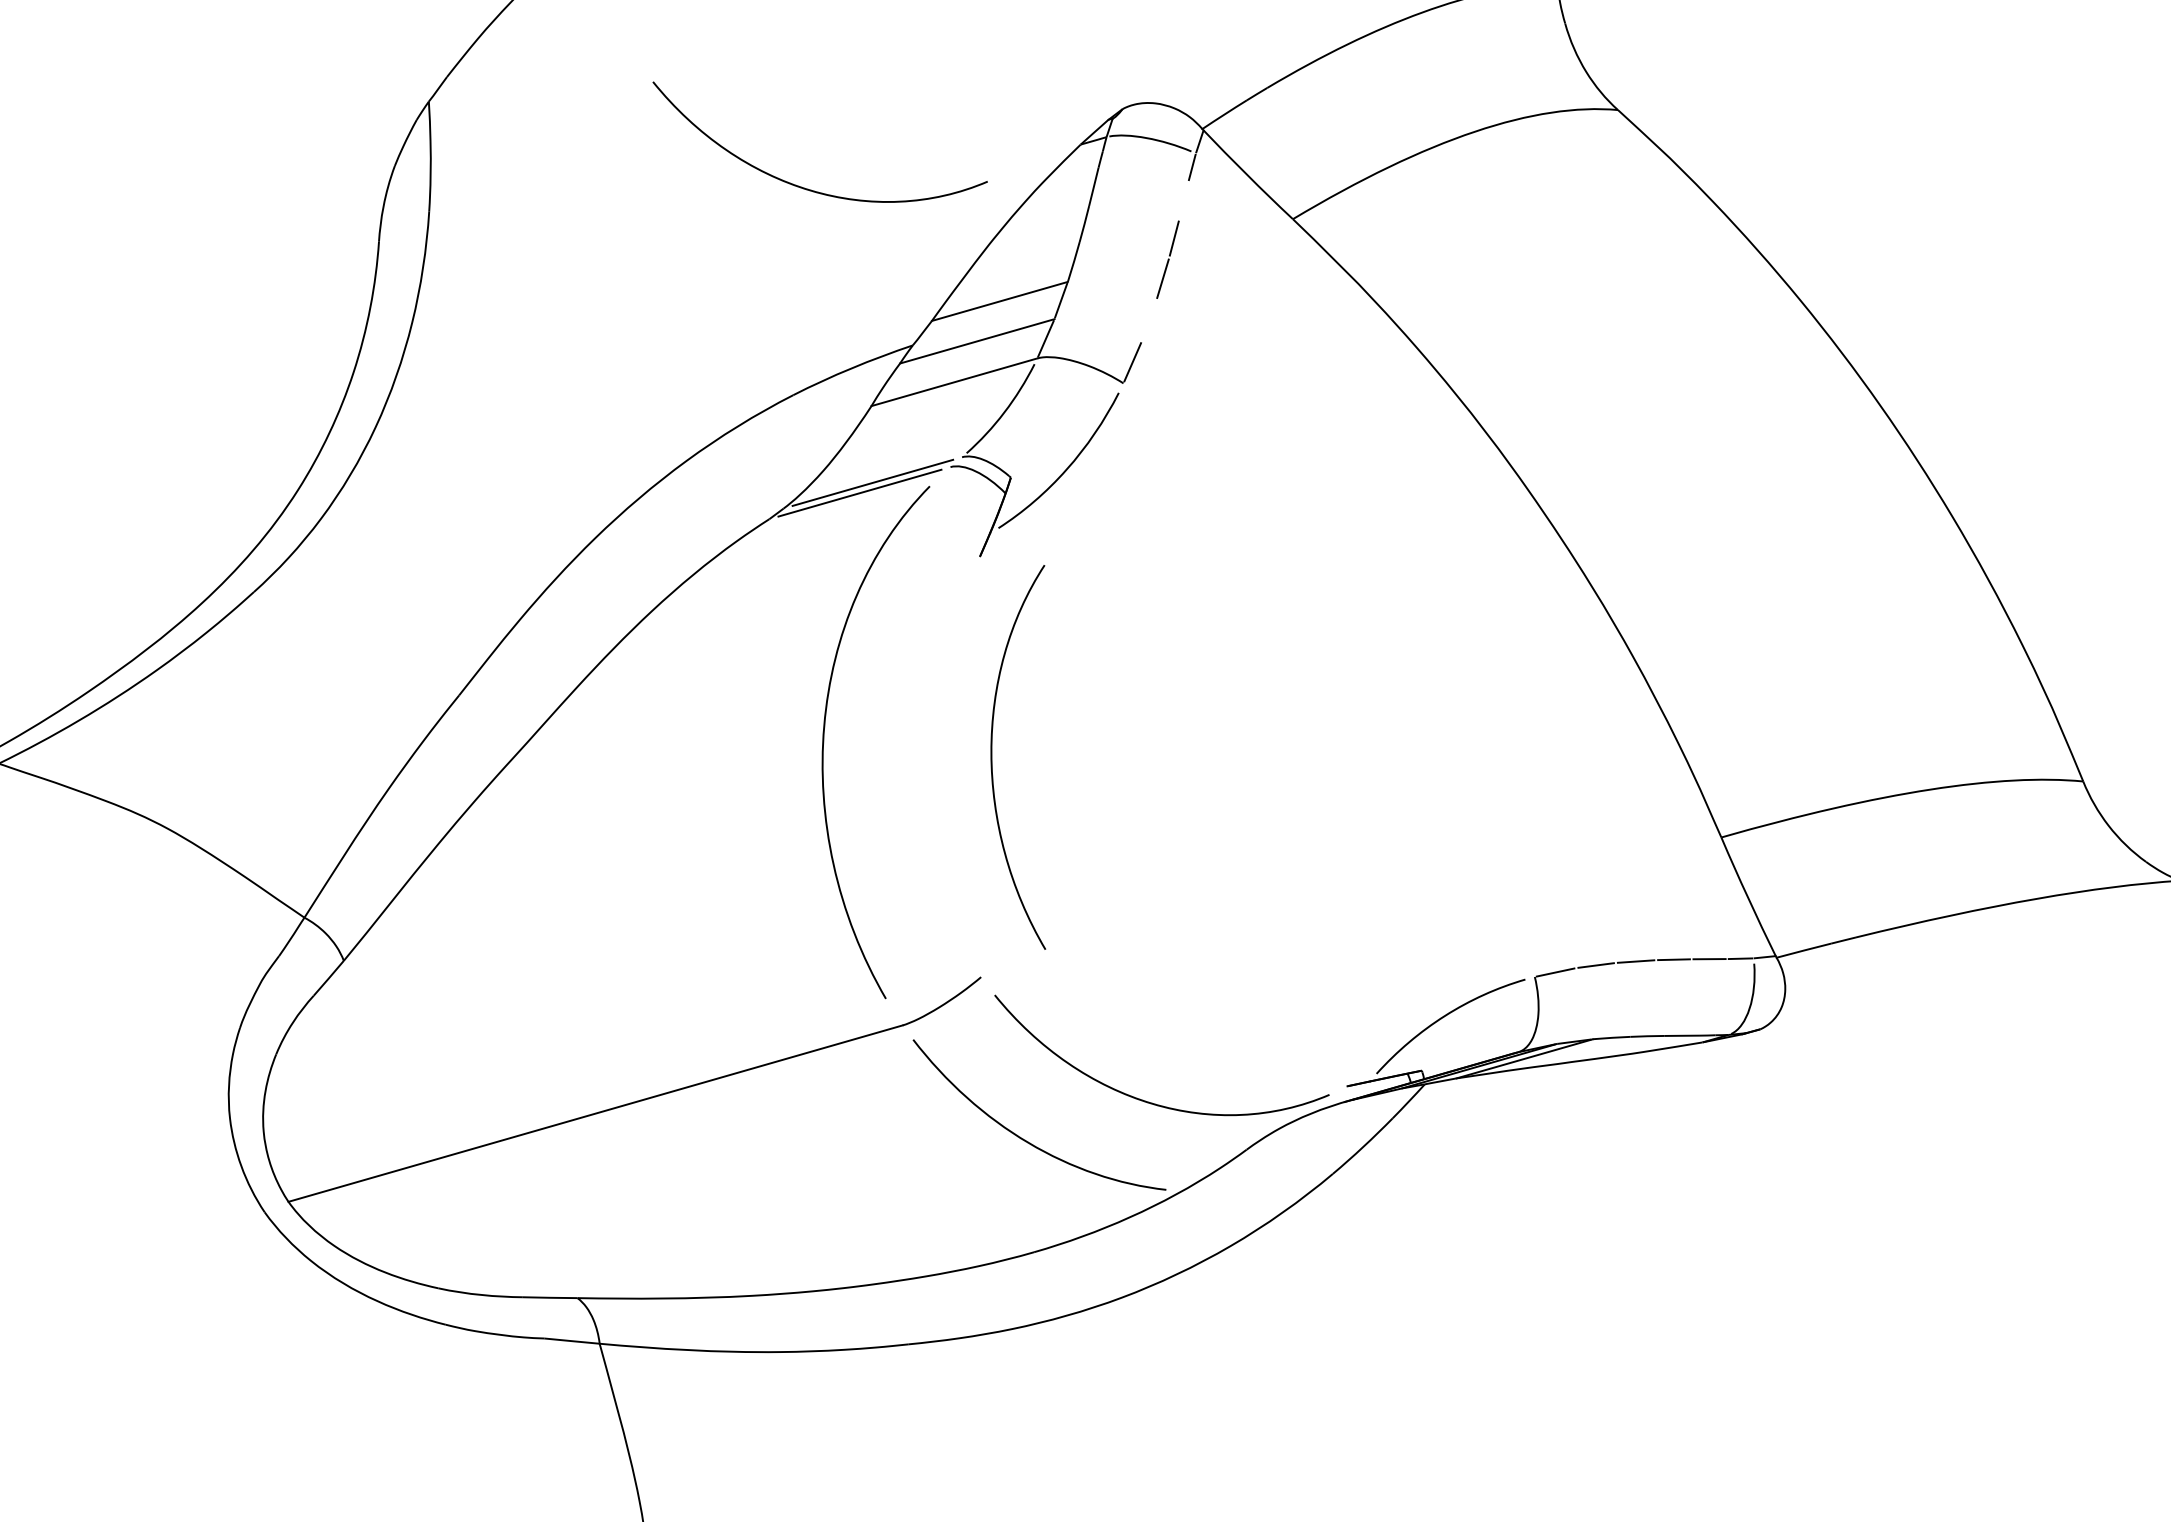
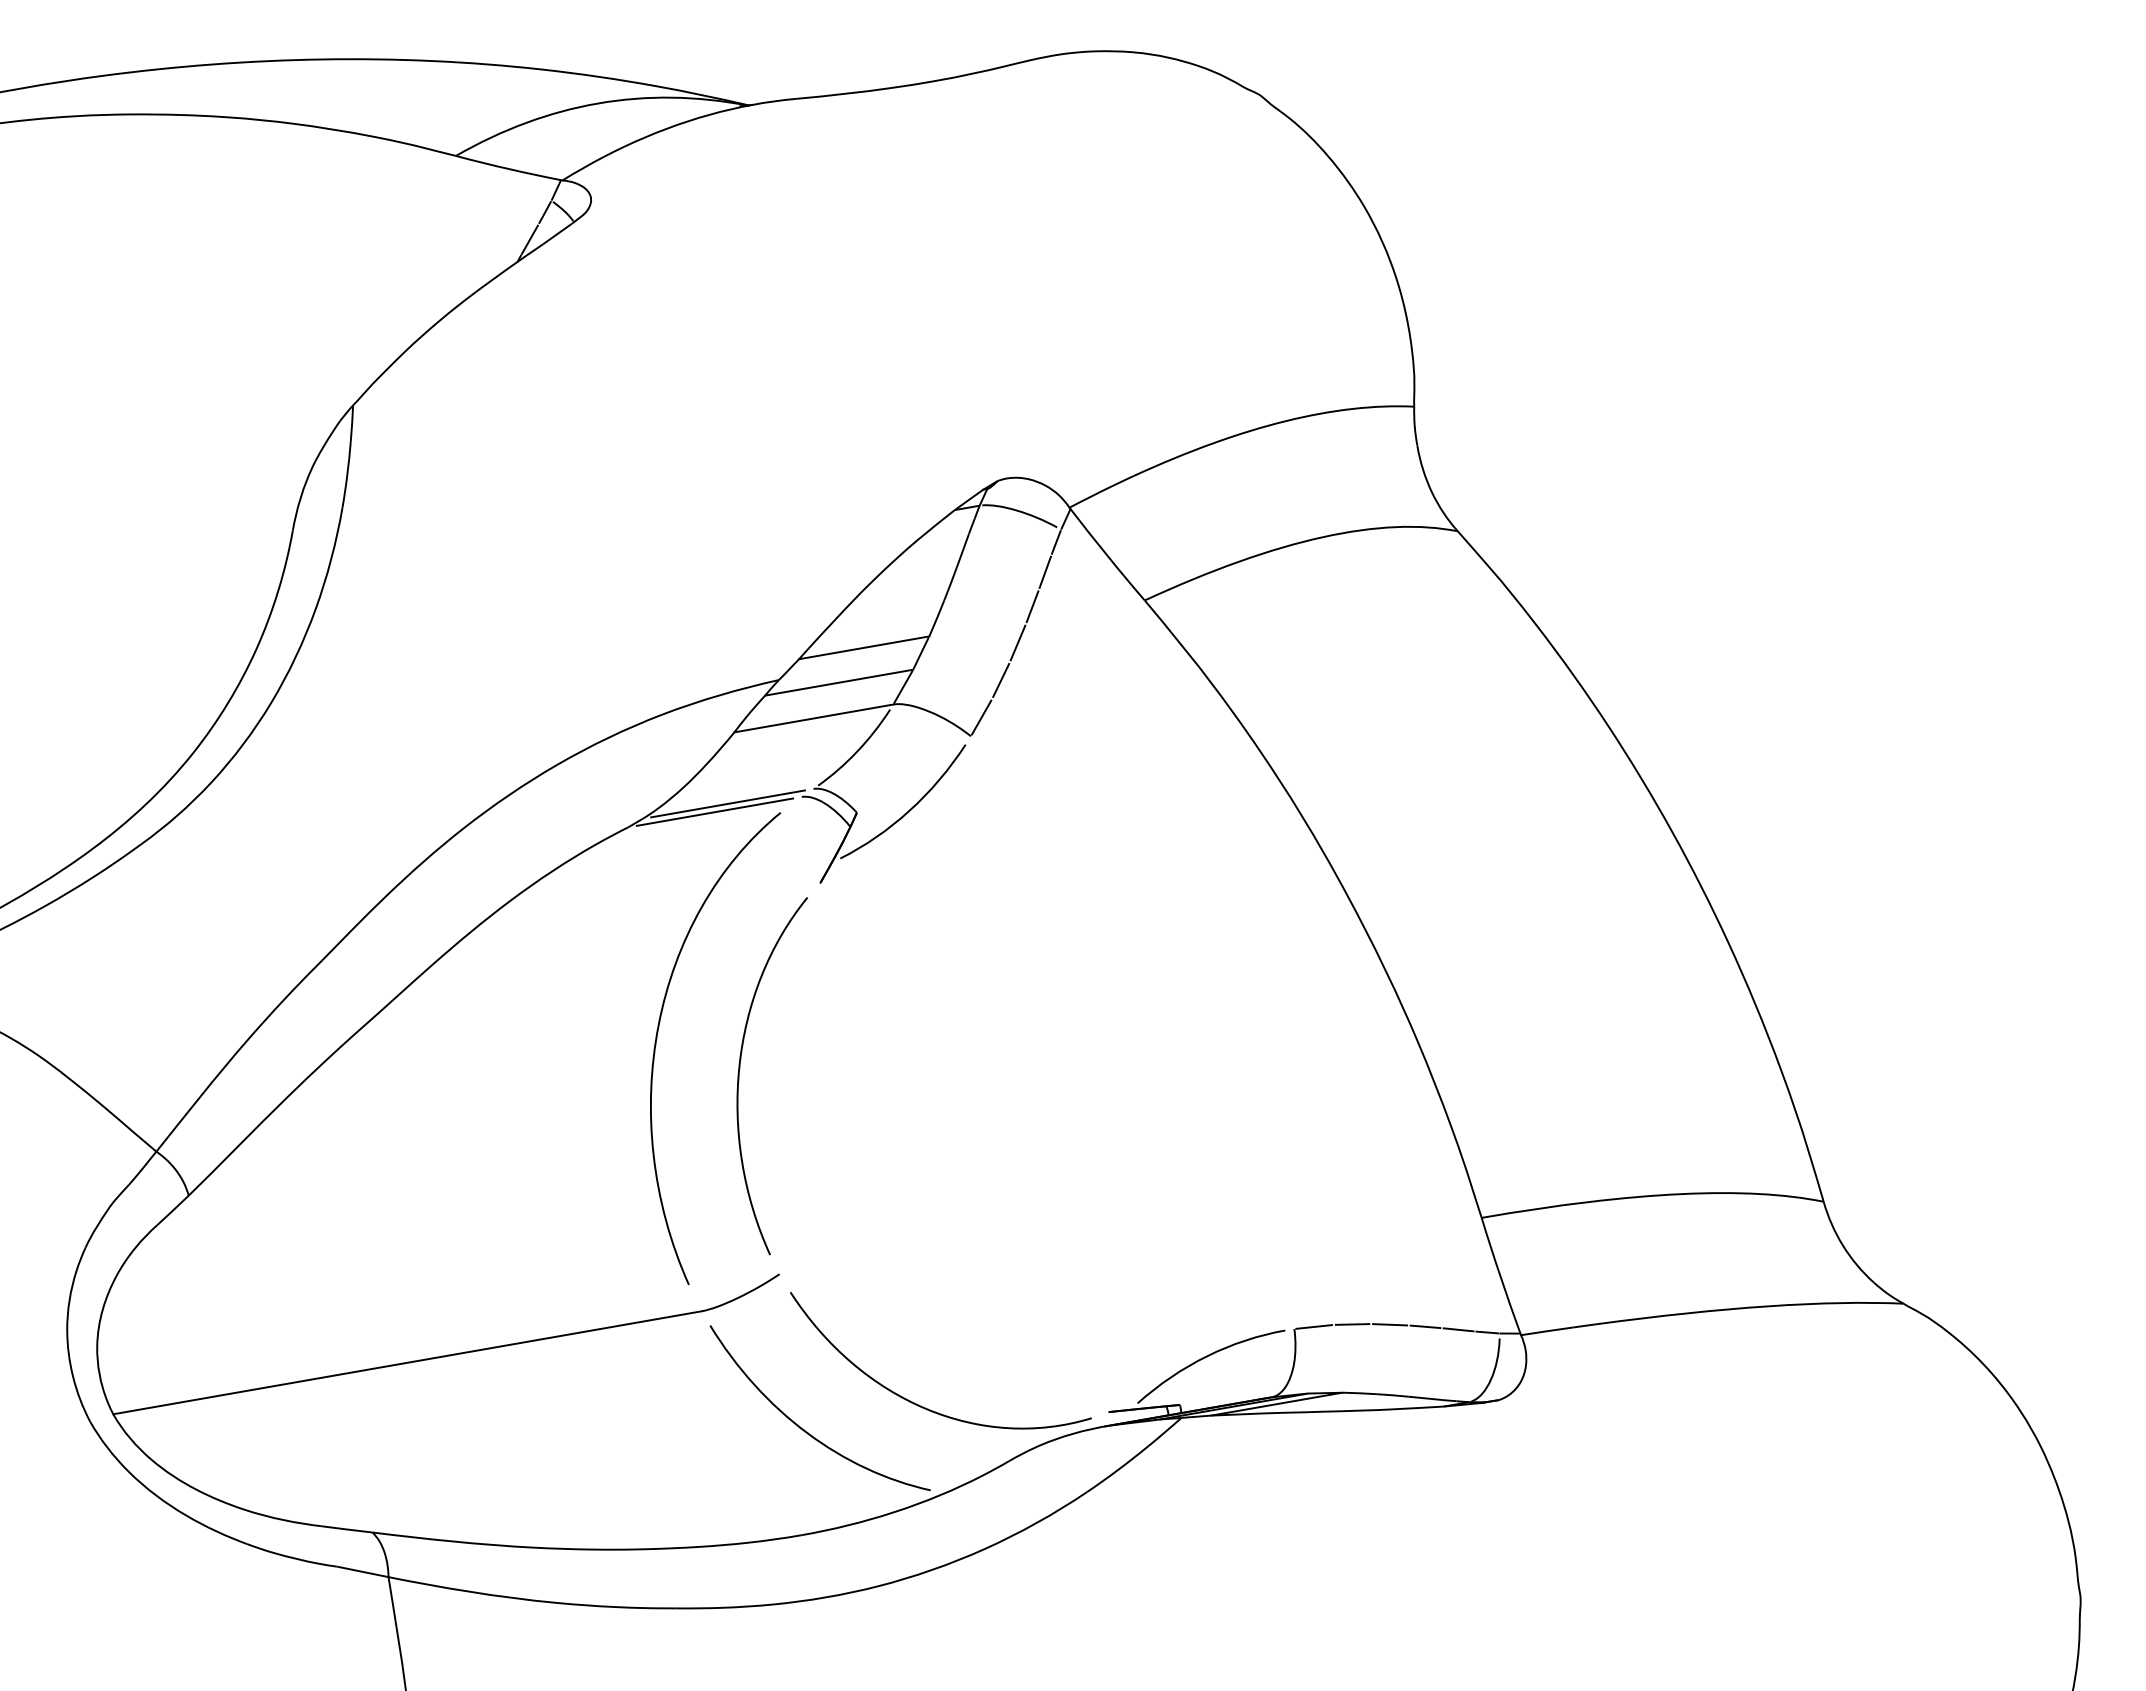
curve: (805, 187) -> (694, 522), removed
line: (1182, 199) -> (1044, 571), added
line: (1149, 319) -> (1001, 679), added
curve: (992, 755) -> (740, 1069), moved

